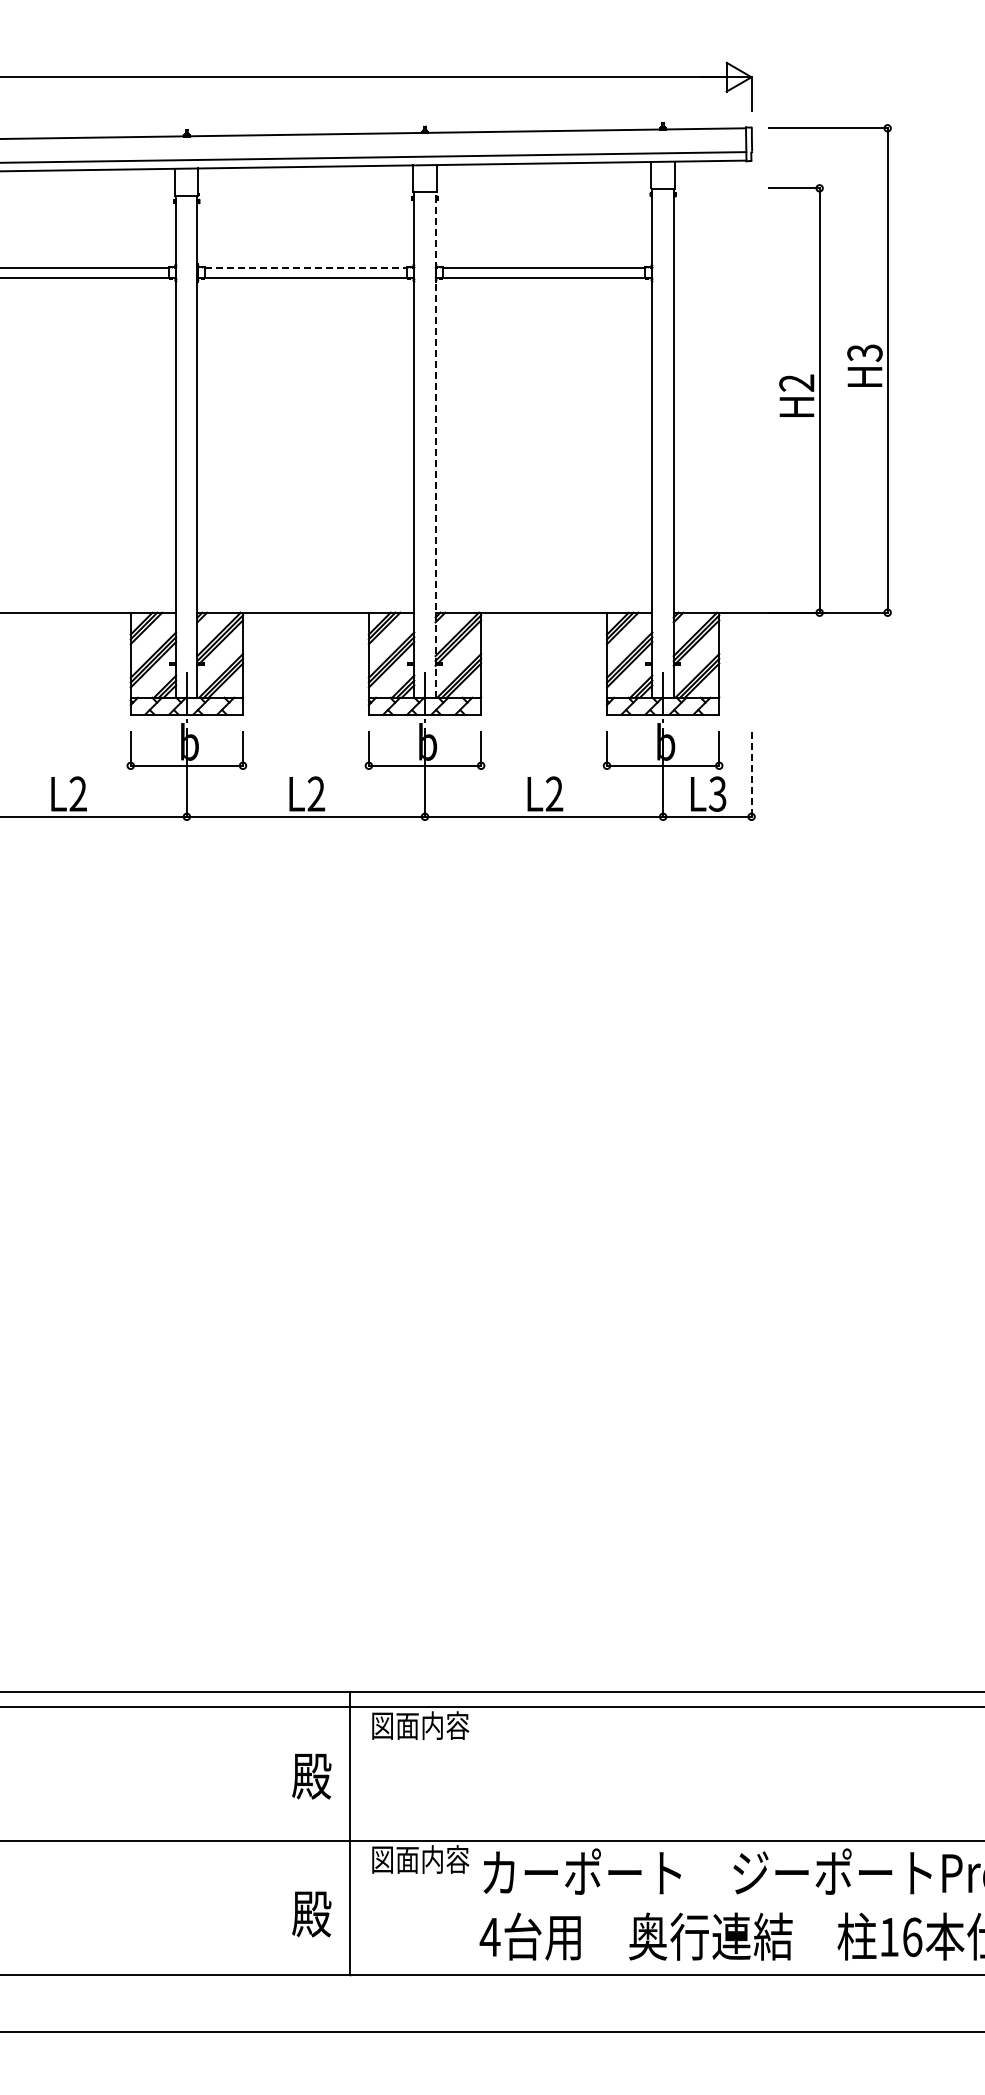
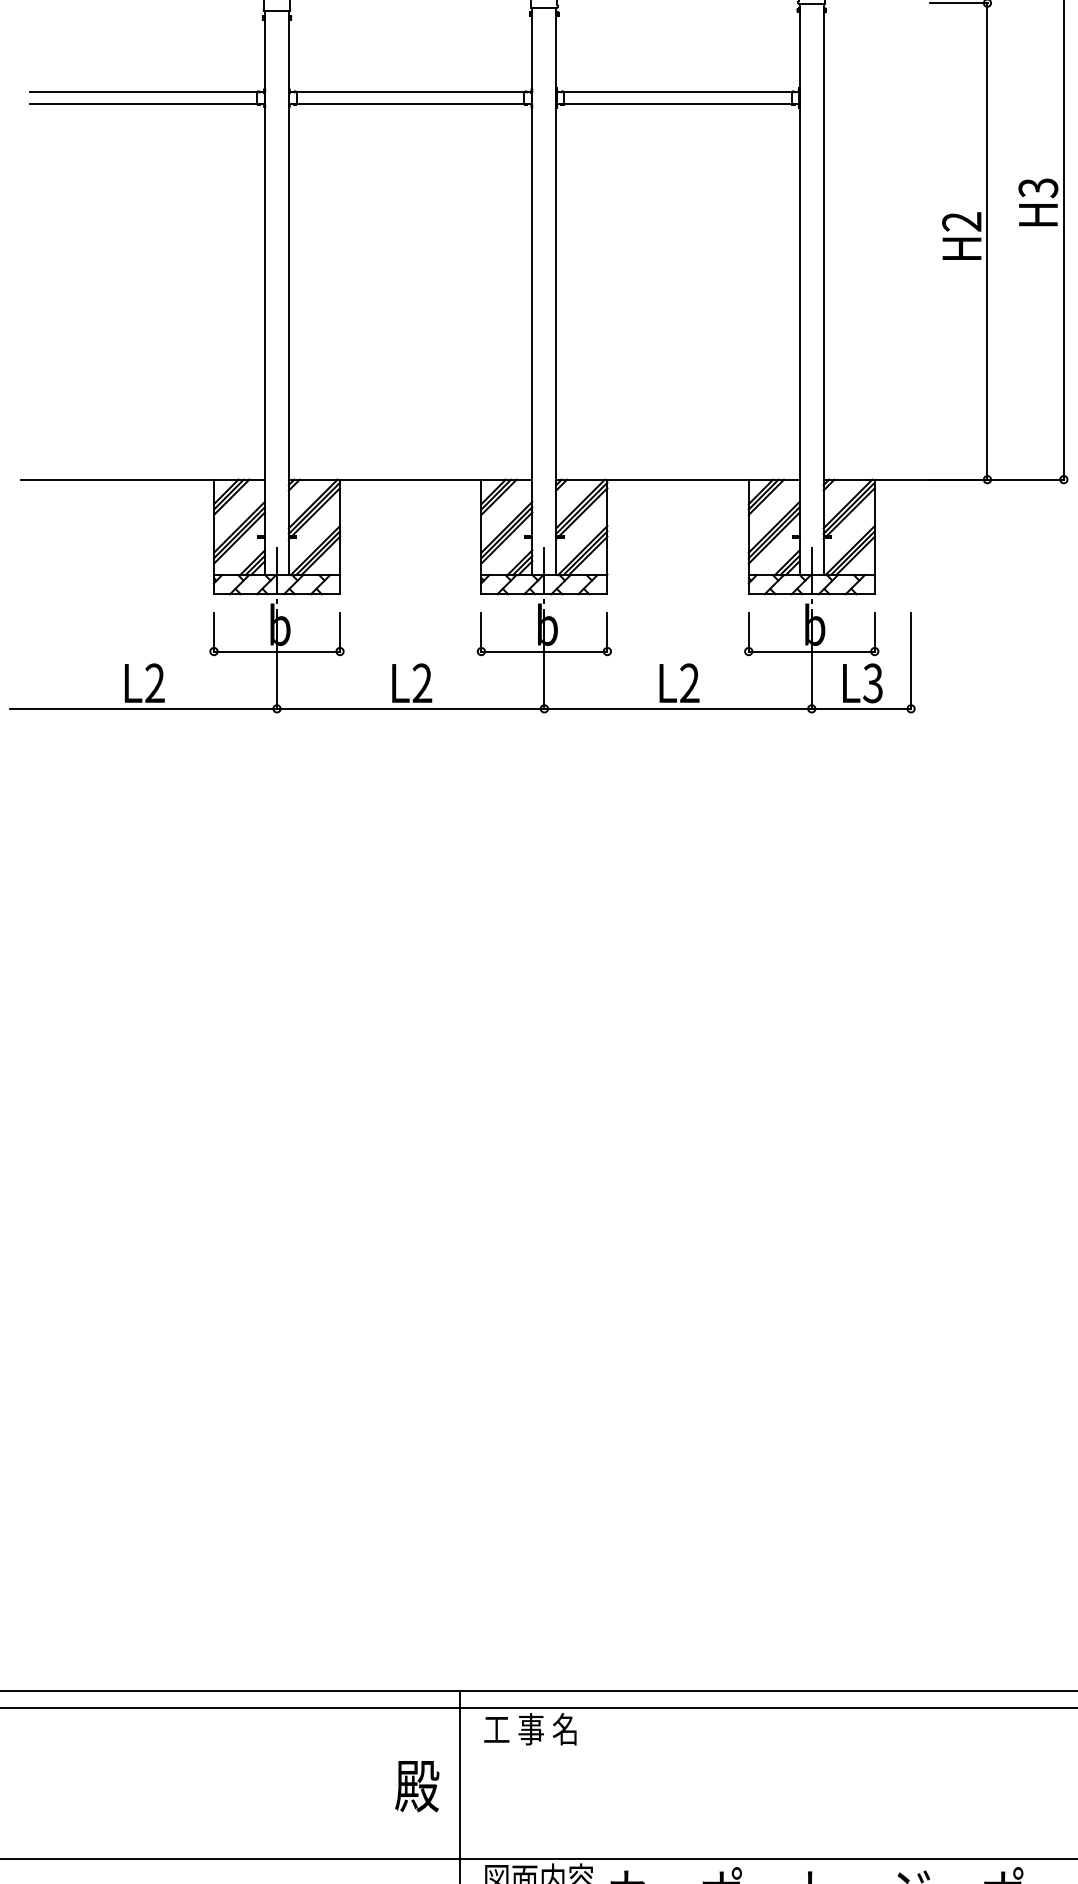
line: (306, 267) -> (411, 92), dashed -> solid
line: (435, 445) -> (556, 291), dashed -> solid
line: (751, 774) -> (910, 661), dashed -> solid
text: (420, 1725) -> (539, 1729), 図面内容 -> 工 事 名

